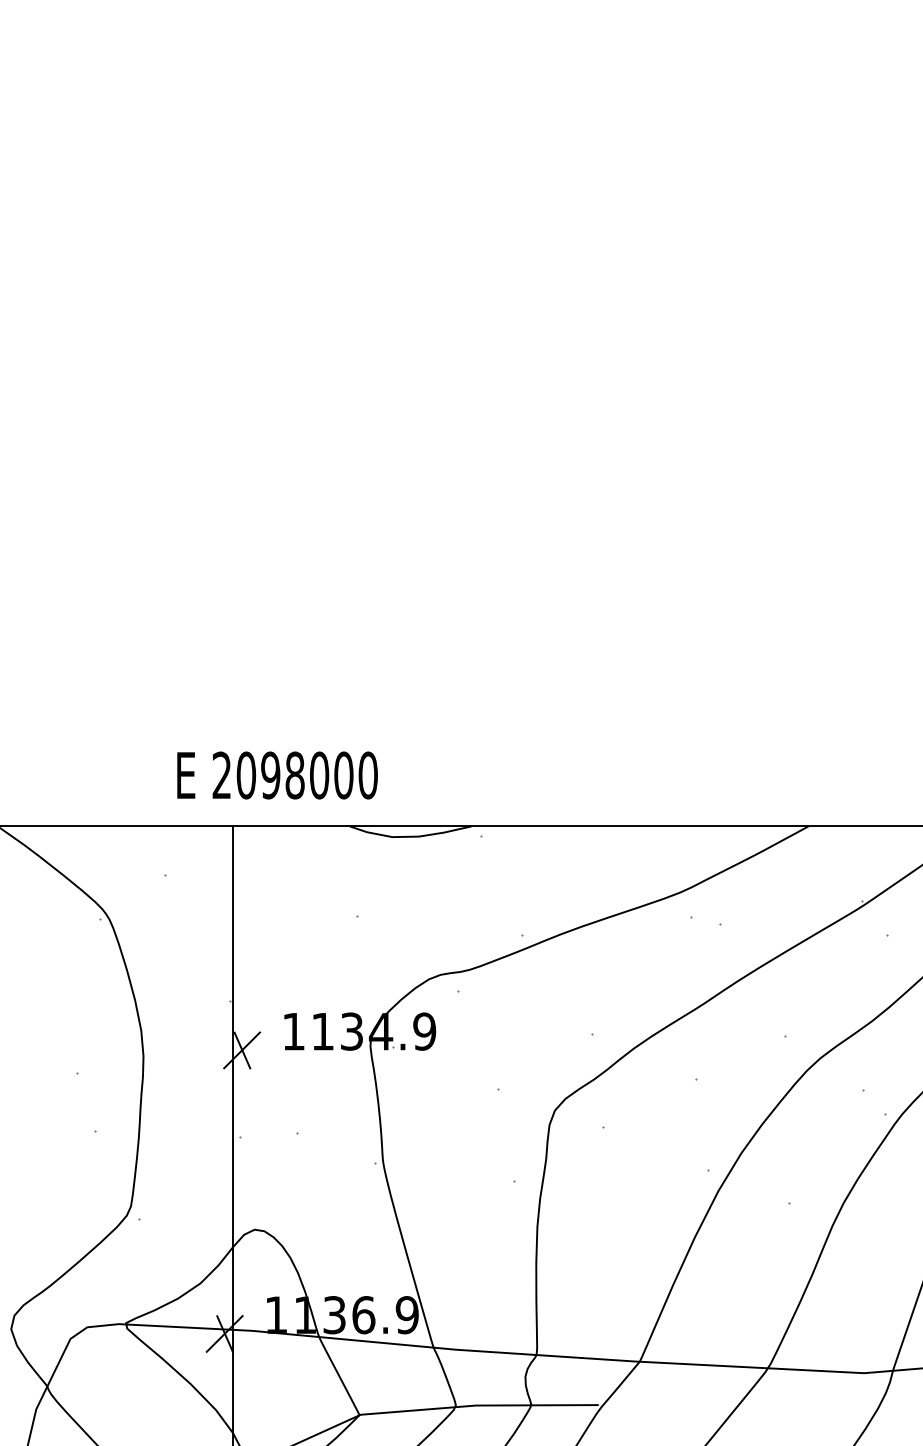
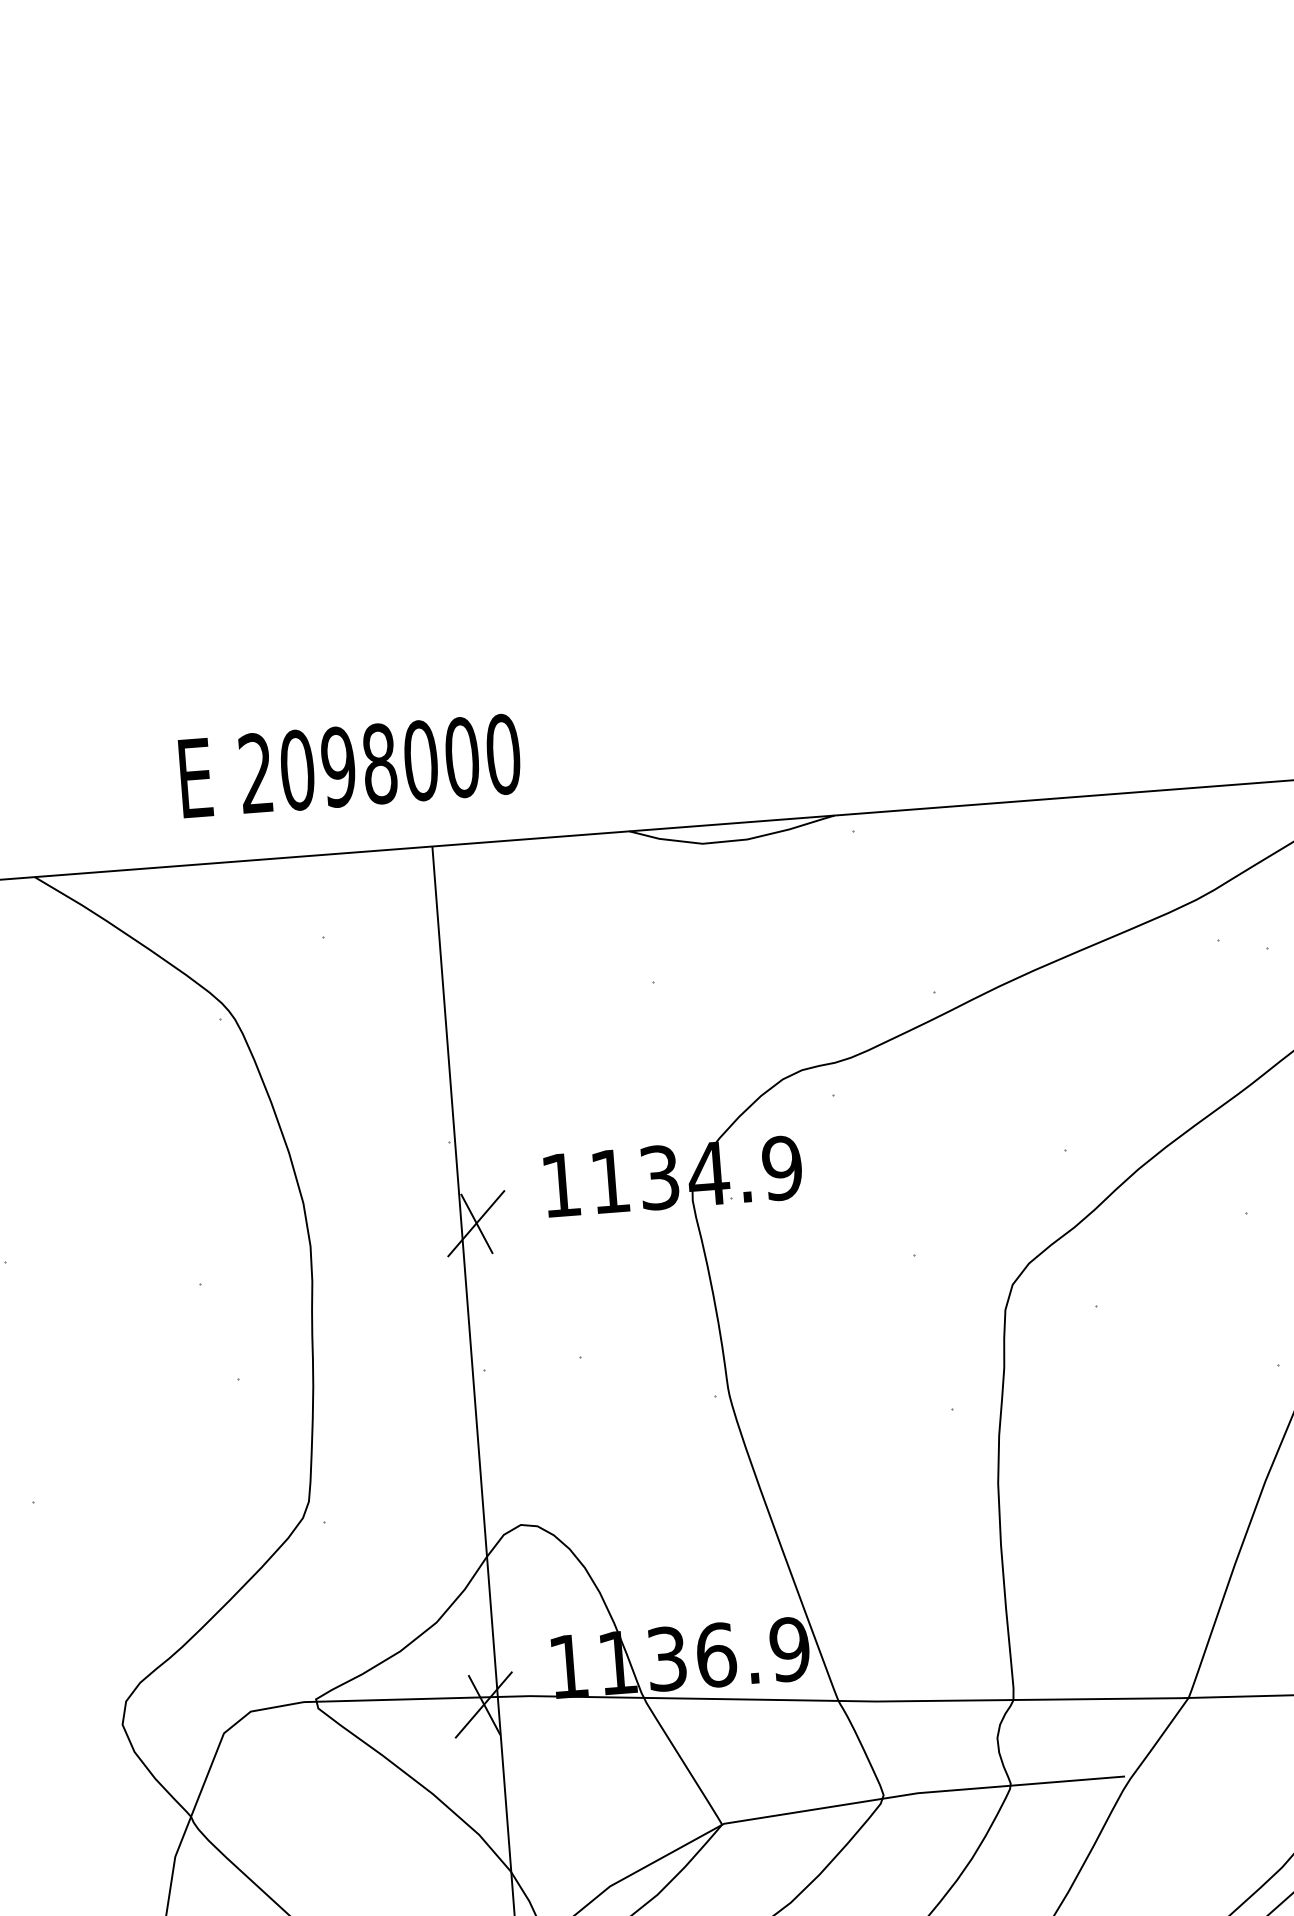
text: (277, 775) -> (350, 766), moved

